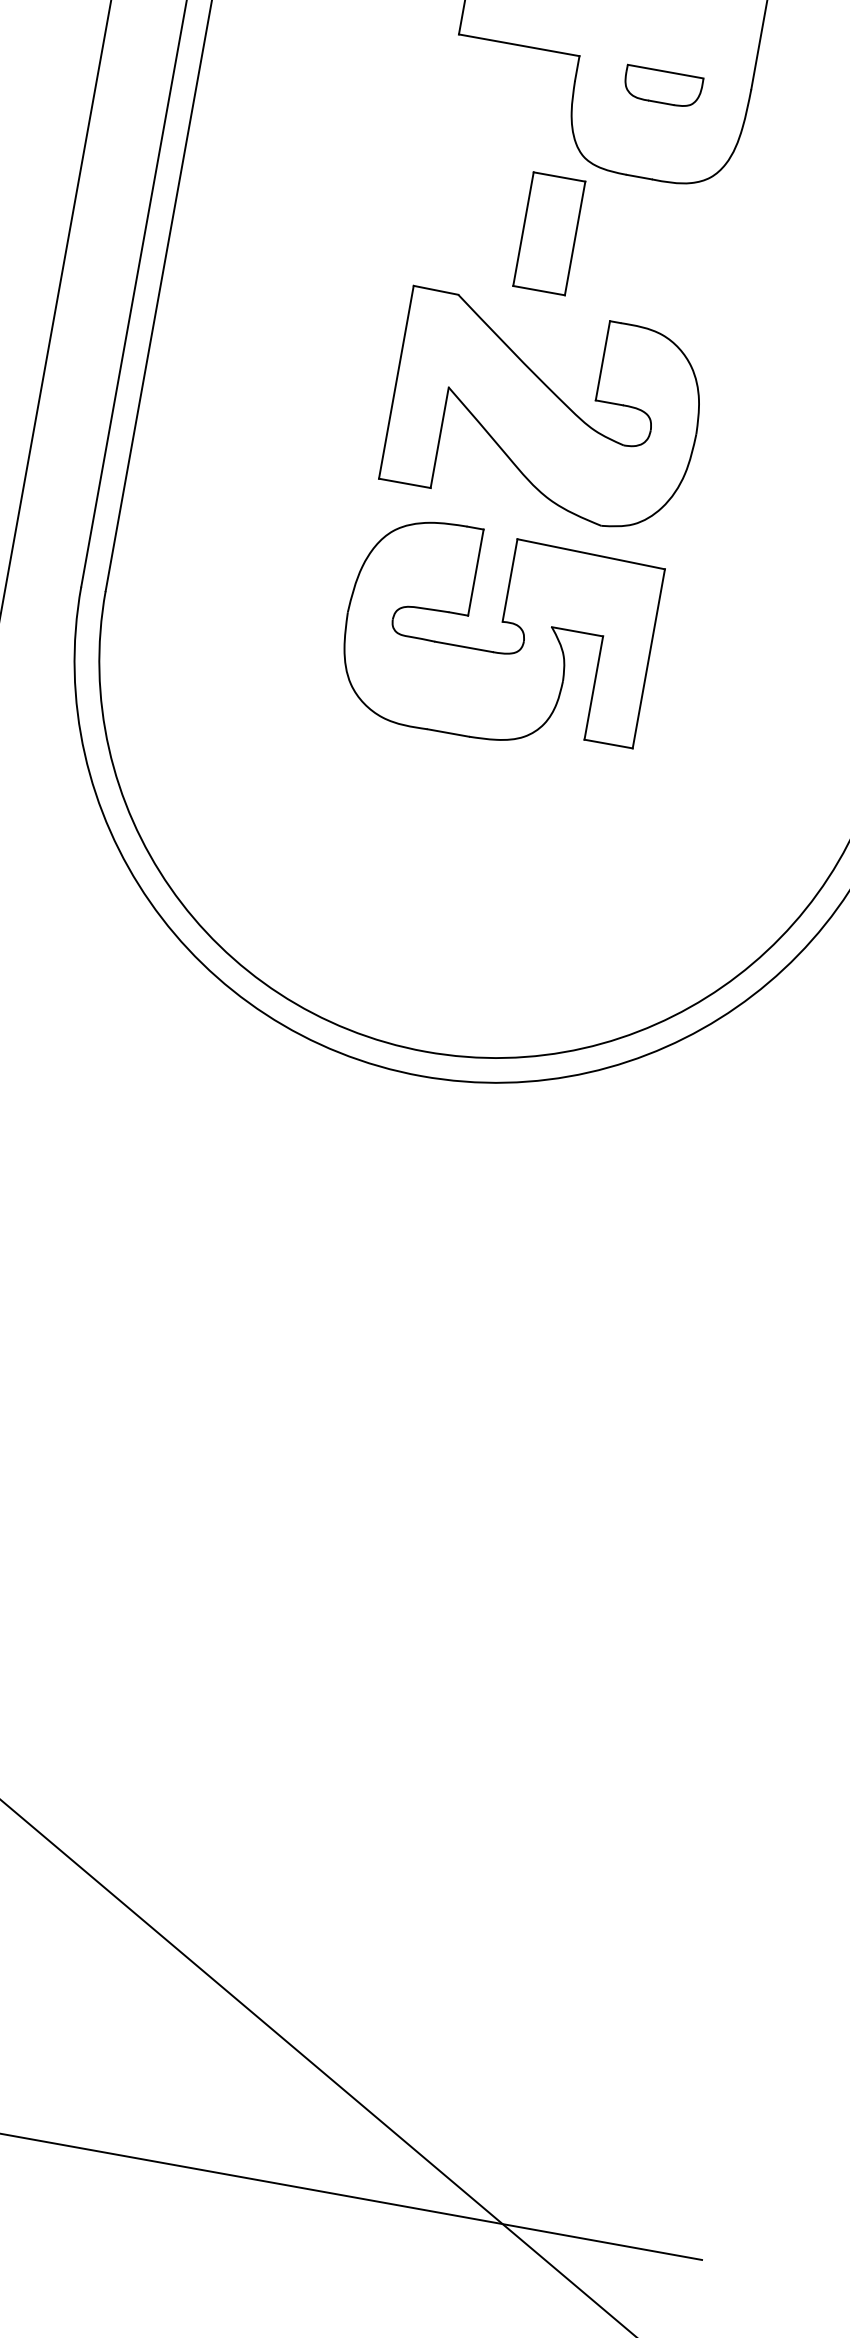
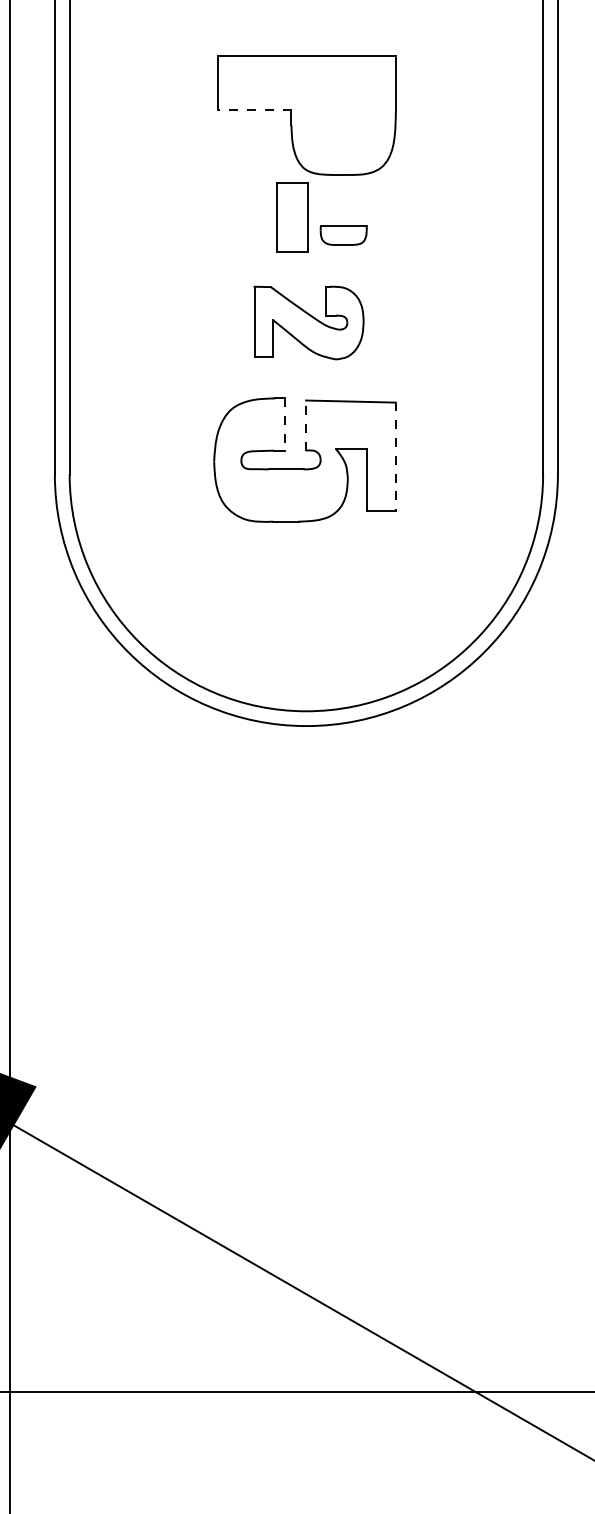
line: (518, 45) -> (254, 110), solid -> dashed
part: (662, 86) -> (343, 235), moved
part: (544, 411) -> (308, 322), size x0.6
line: (476, 574) -> (285, 425), solid -> dashed
line: (510, 580) -> (306, 425), solid -> dashed
line: (647, 659) -> (395, 457), solid -> dashed

